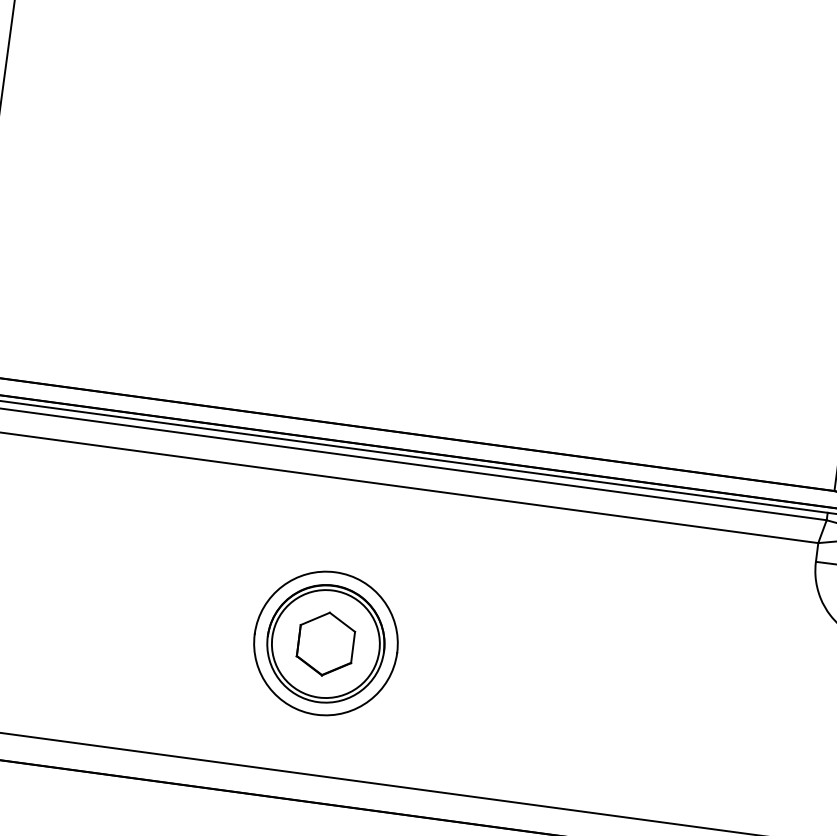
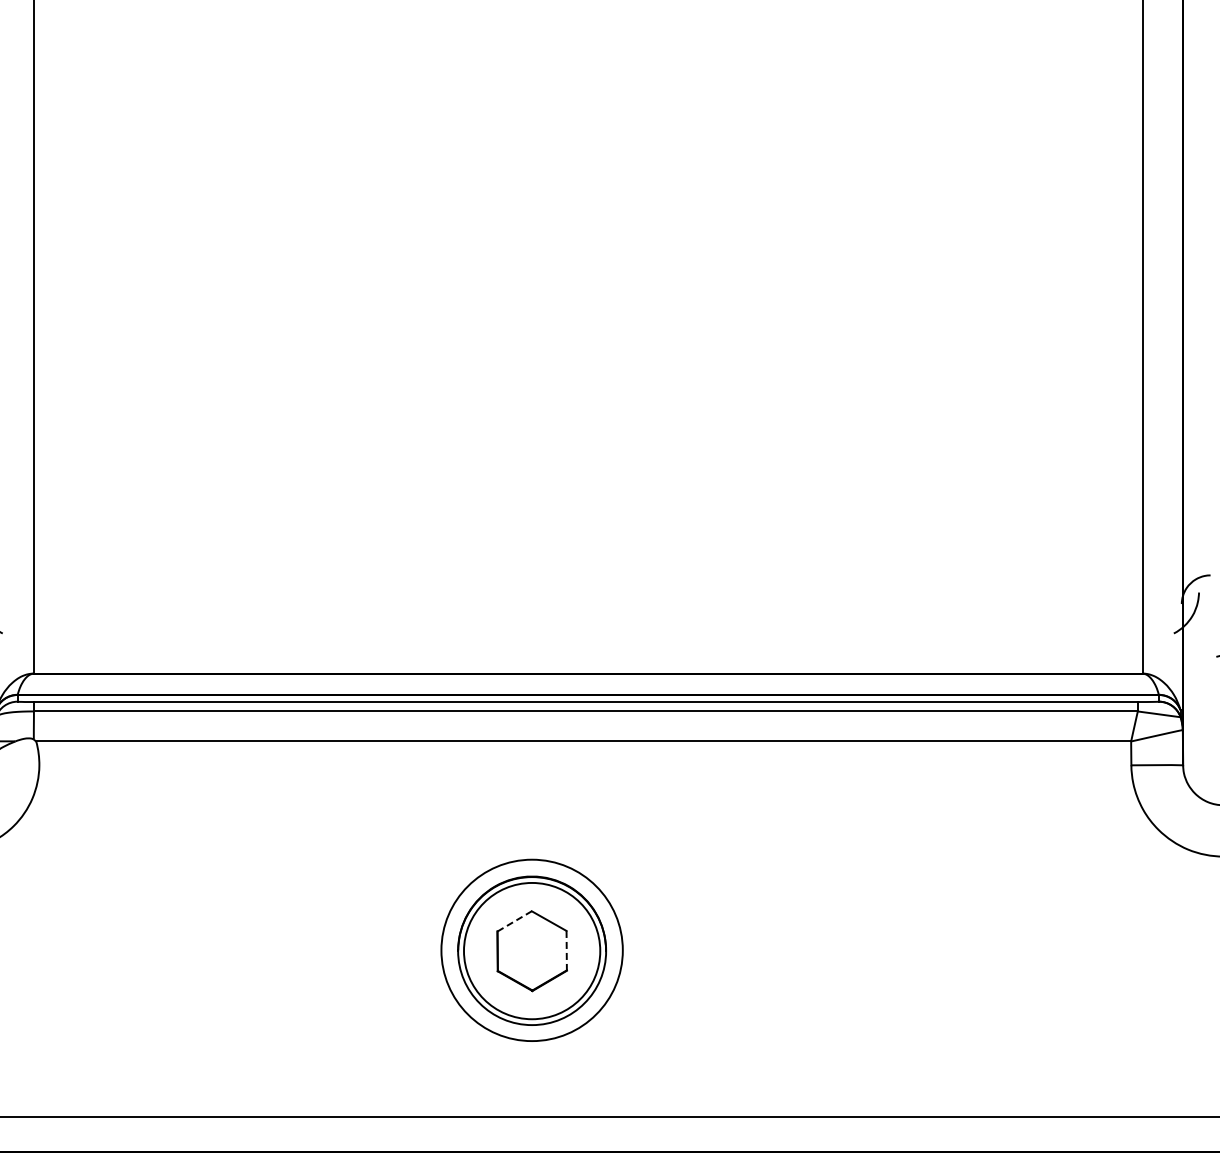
line: (315, 618) -> (514, 921), solid -> dashed
line: (352, 647) -> (566, 950), solid -> dashed

